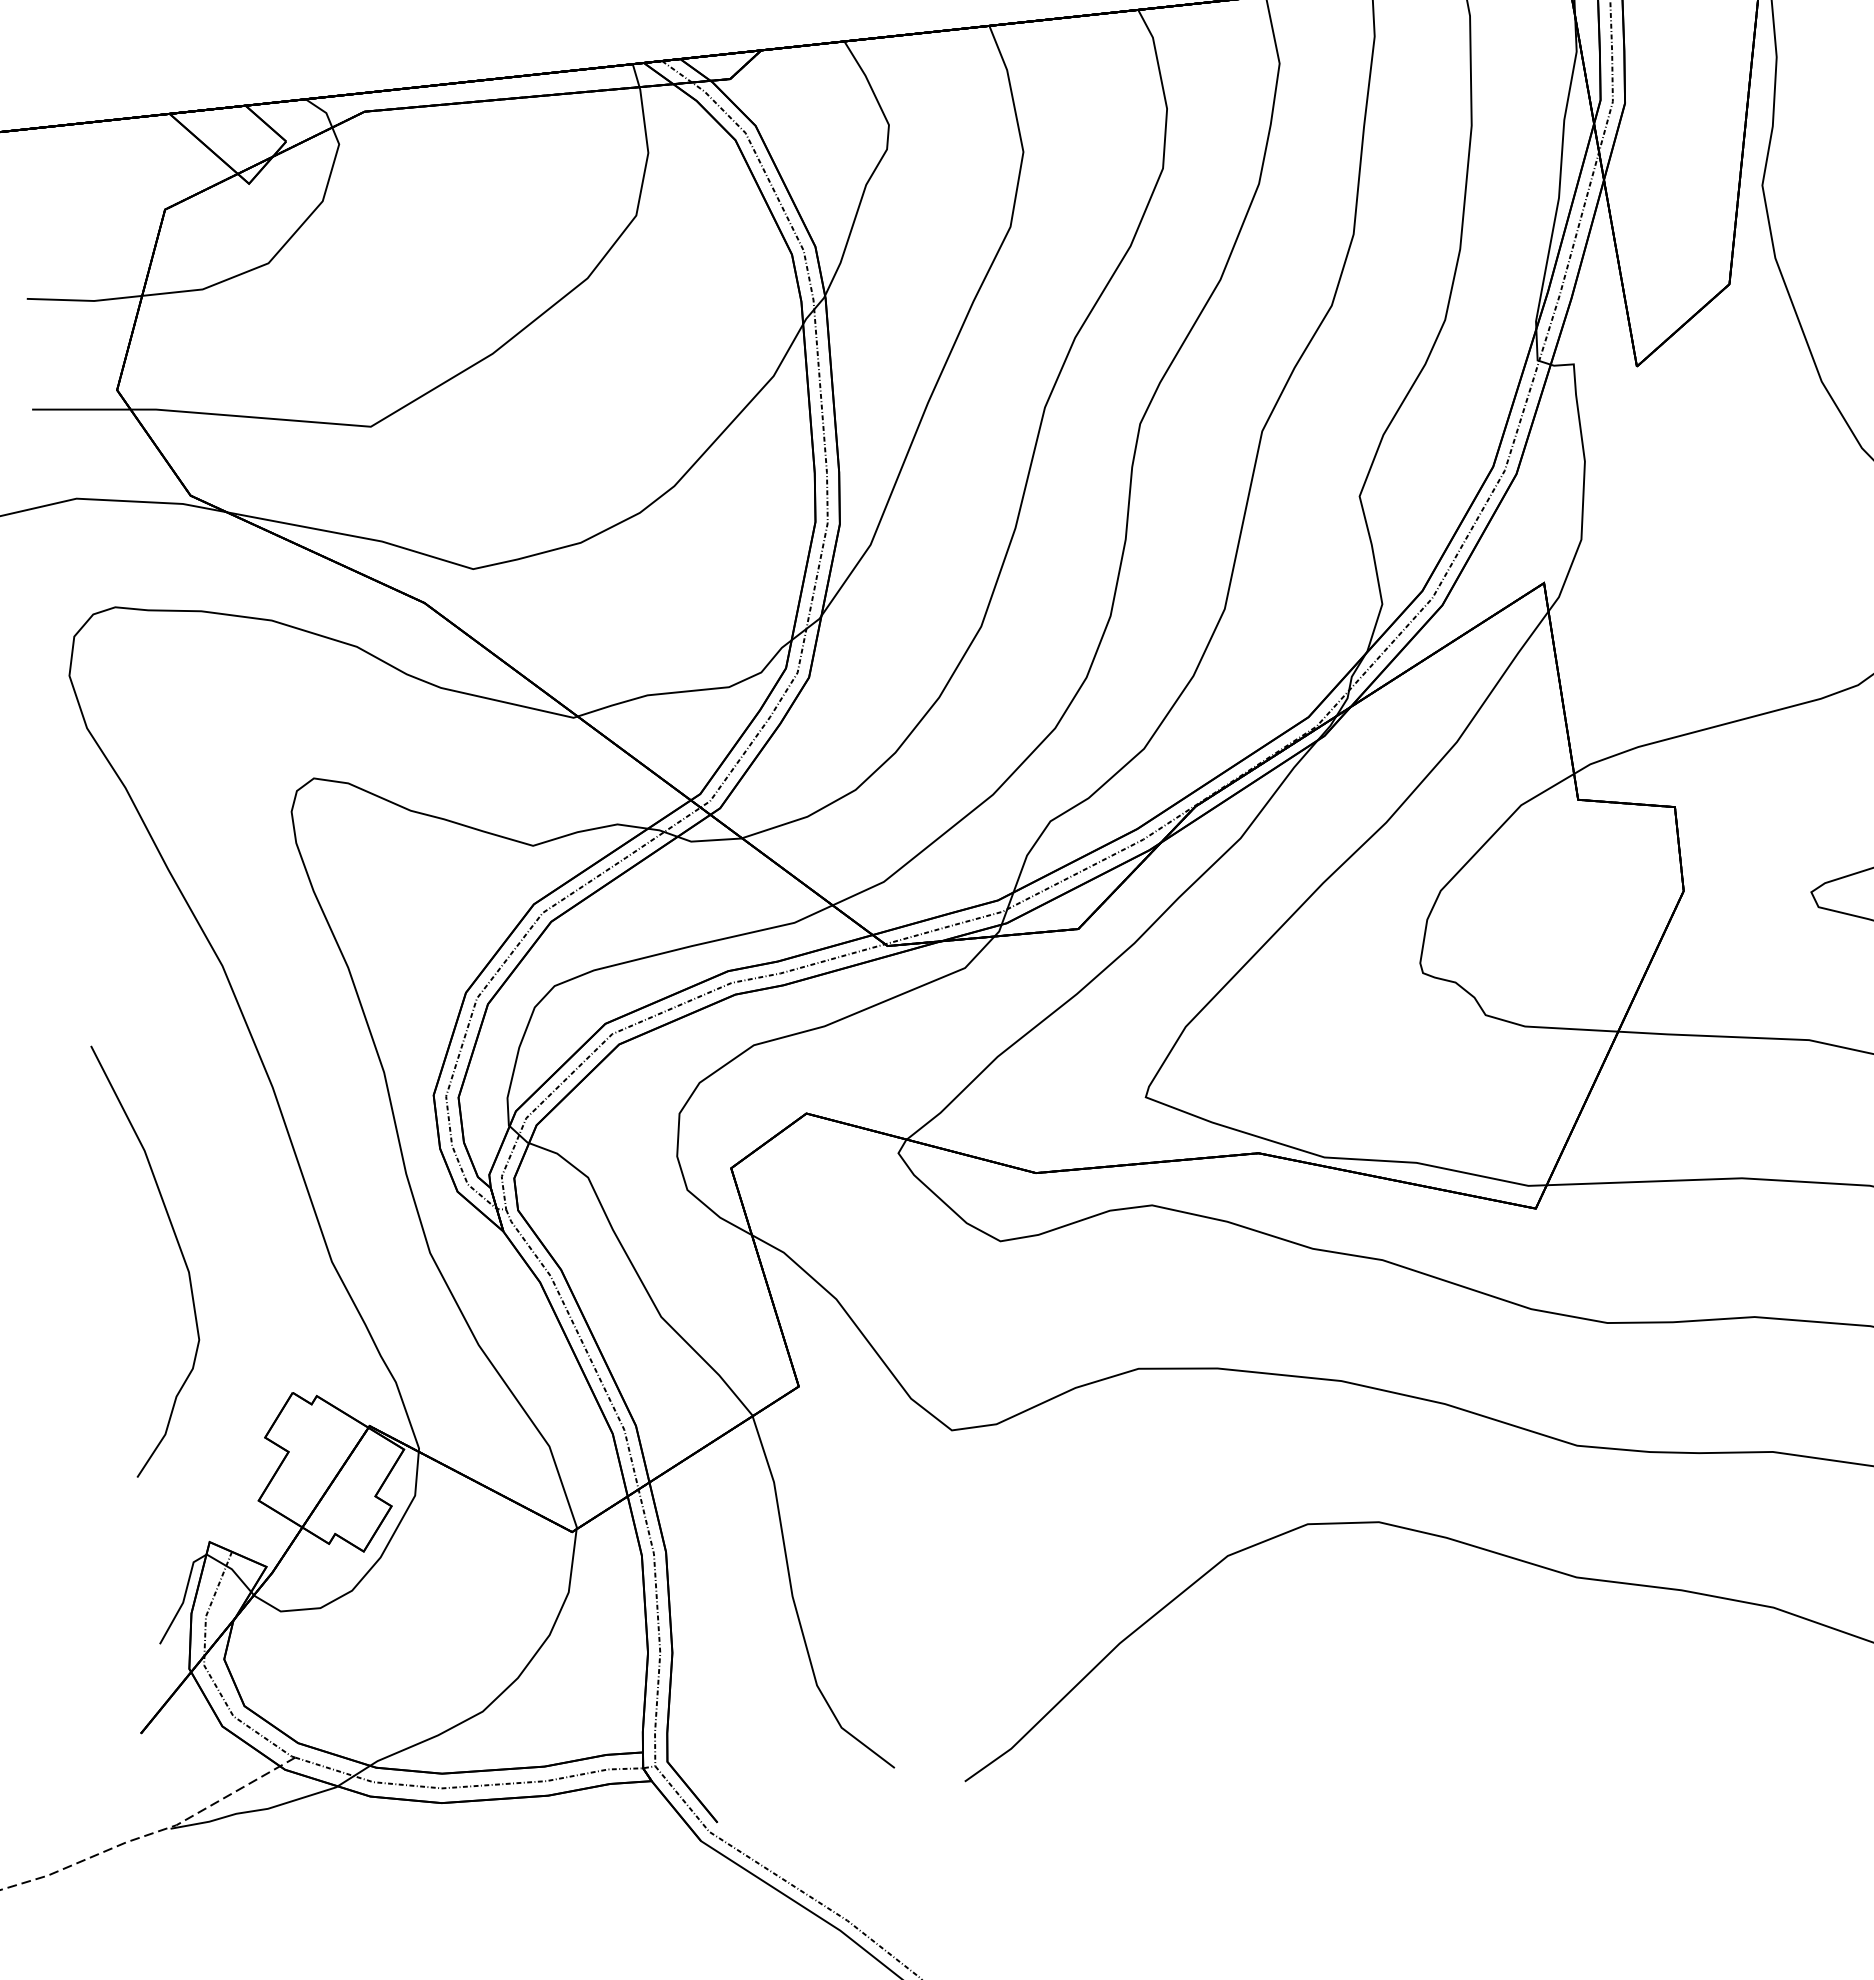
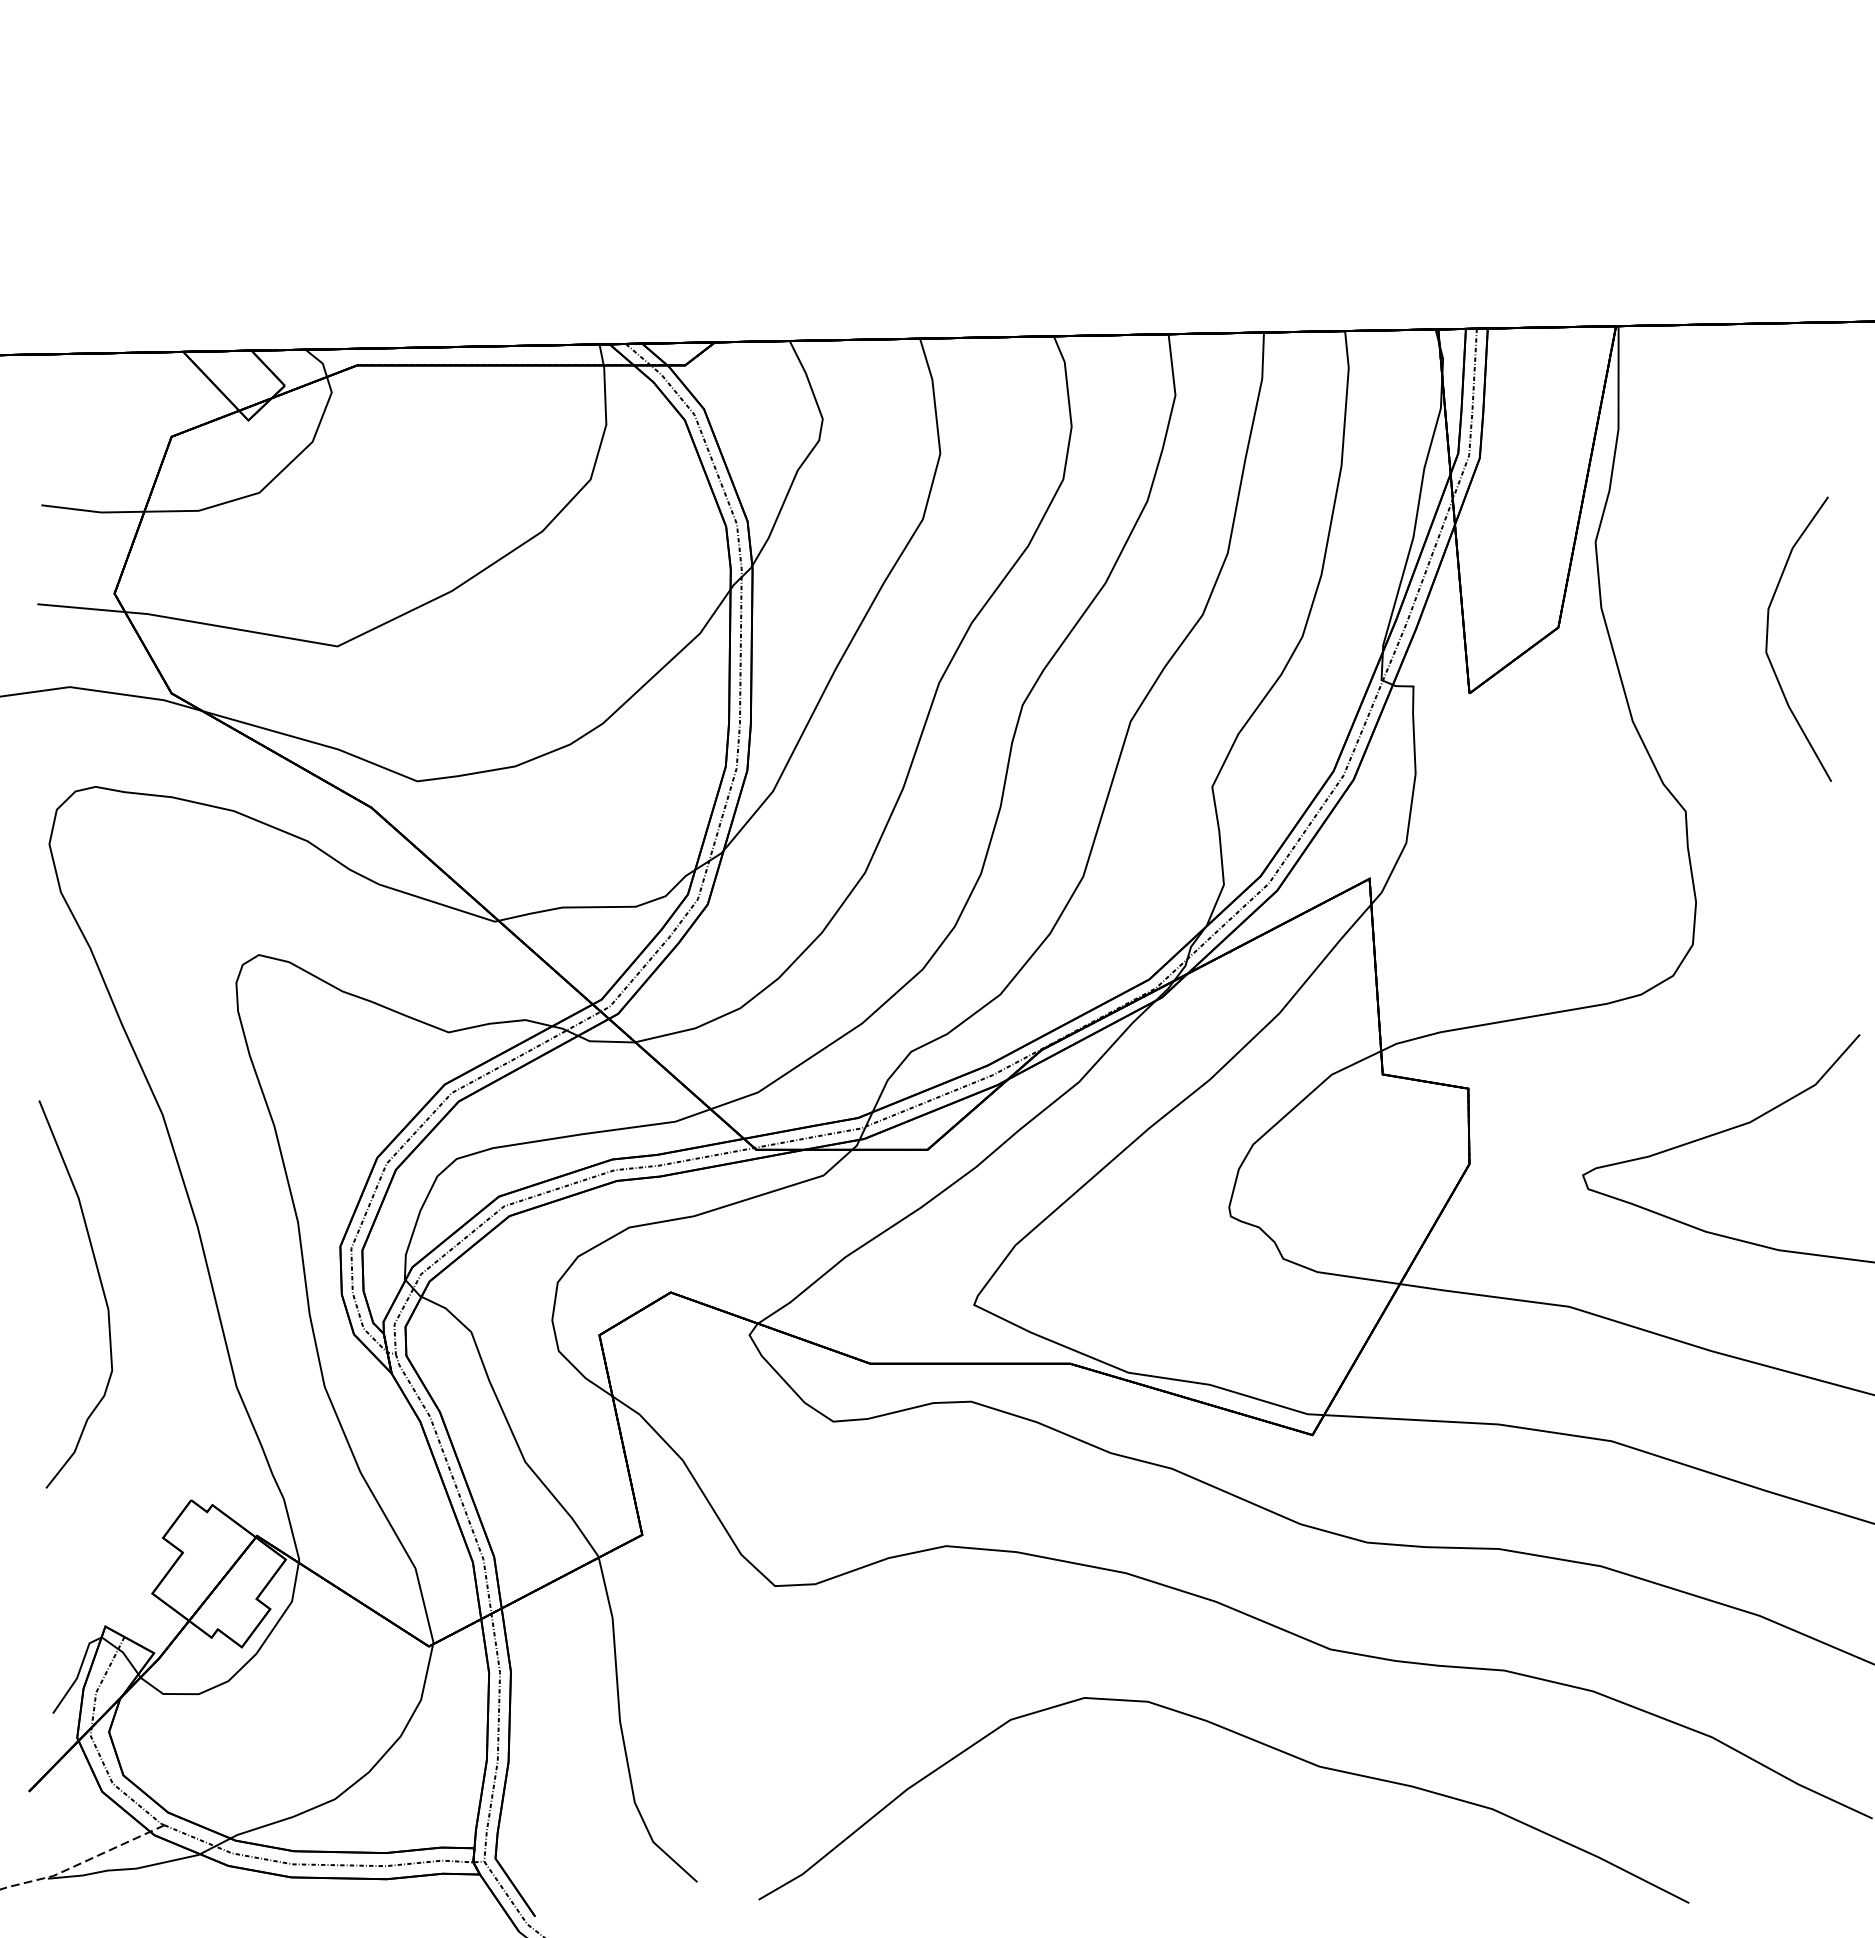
curve: (179, 1249) -> (101, 1288), moved

